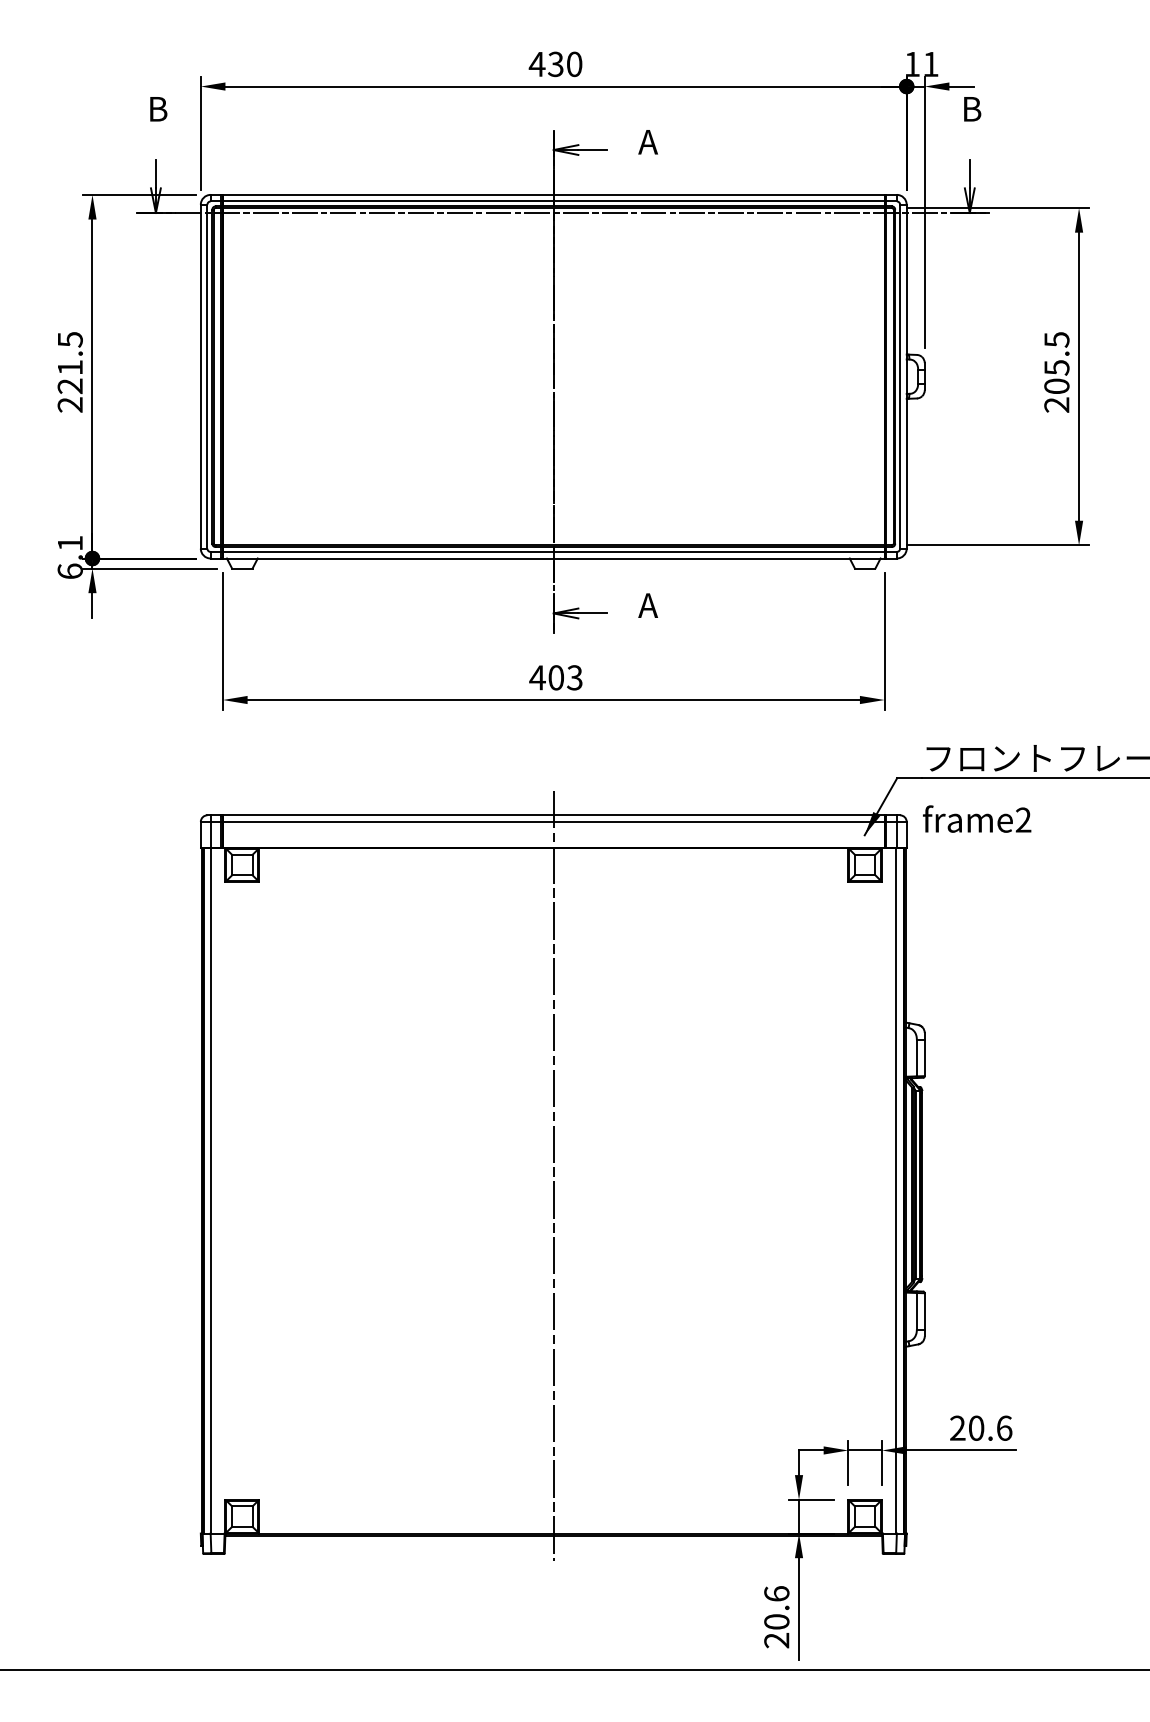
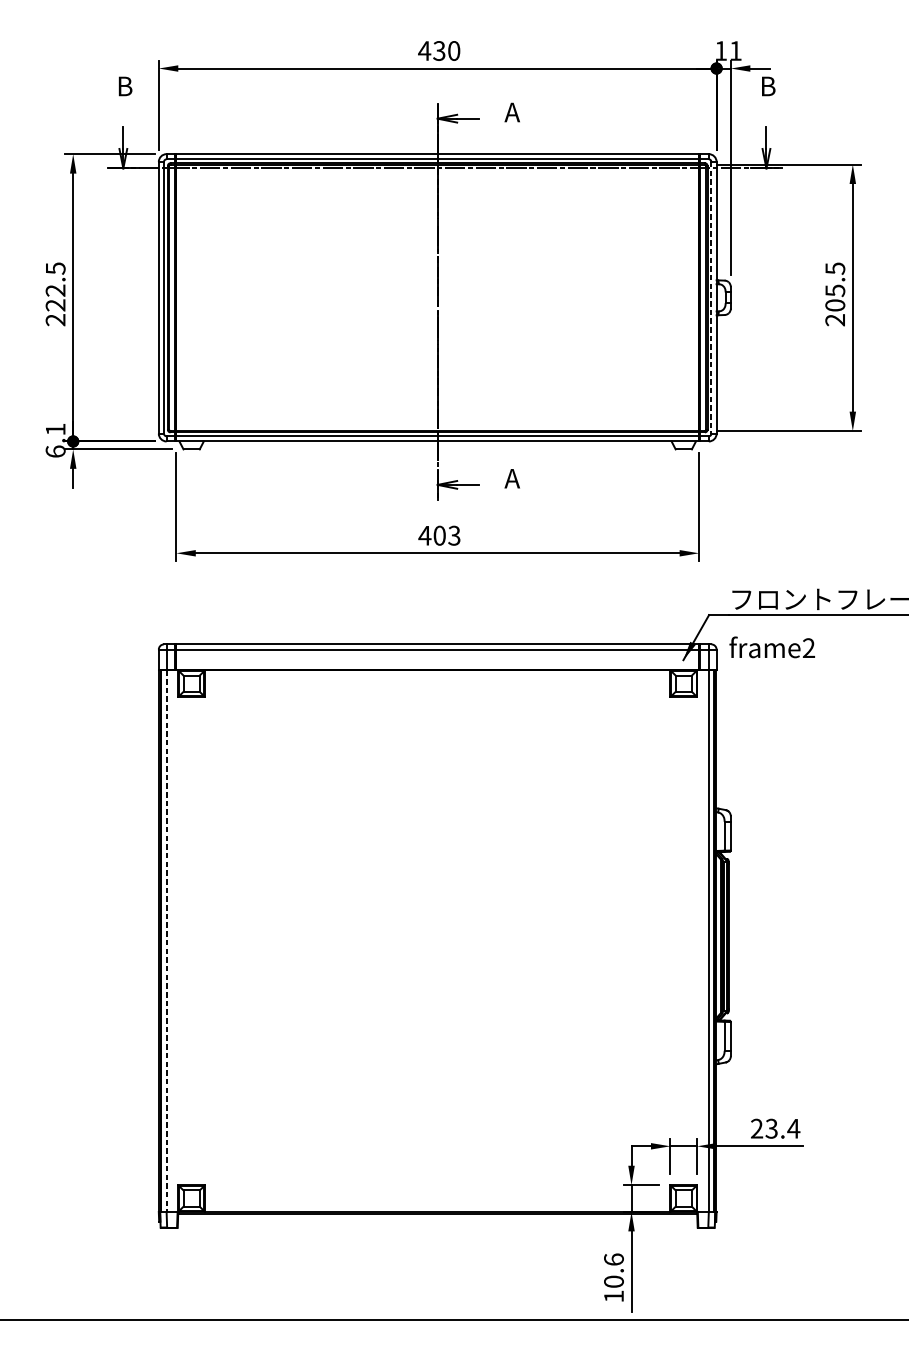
text: (69, 367) -> (55, 290), 221.5 -> 222.5
line: (900, 376) -> (711, 297), solid -> dashed
line: (553, 1175) -> (437, 929), removed
line: (211, 1190) -> (167, 940), solid -> dashed
text: (990, 1427) -> (782, 1128), 20.6 -> 23.4
text: (776, 1640) -> (613, 1296), 20.6 -> 10.6

